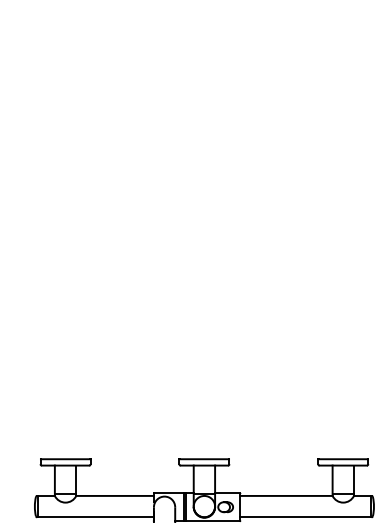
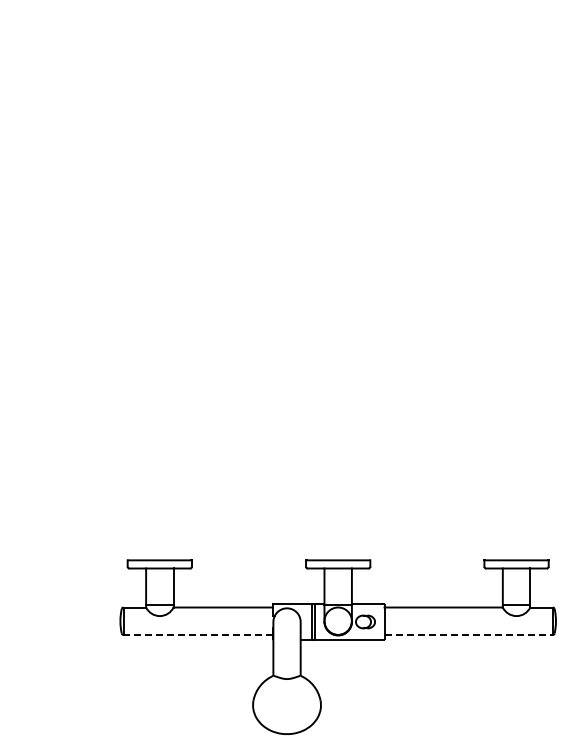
line: (95, 516) -> (198, 634), solid -> dashed
line: (306, 516) -> (469, 634), solid -> dashed

